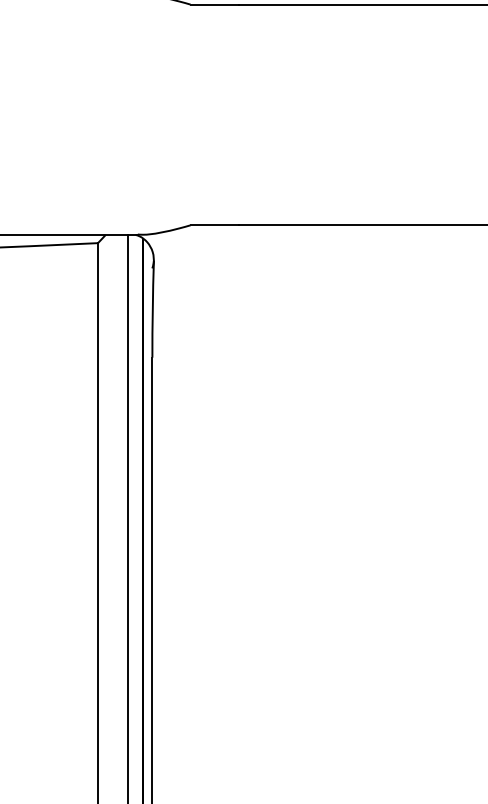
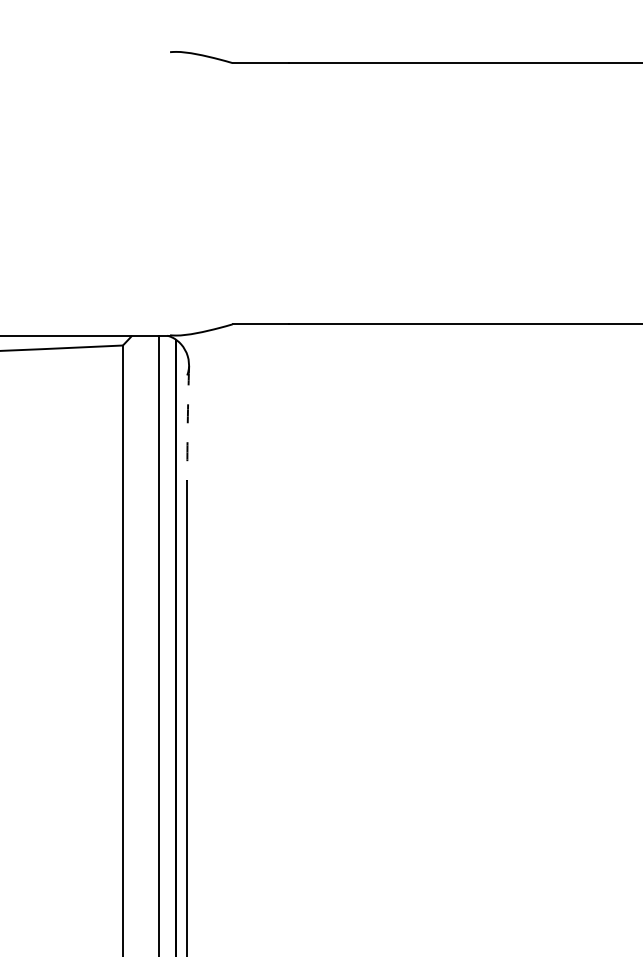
arc: (152, 309) -> (187, 423), solid -> dashed

